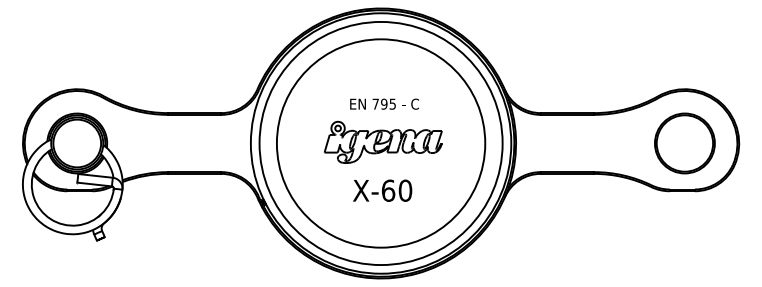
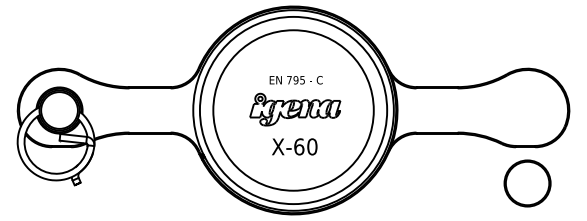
circle: (684, 143) -> (527, 183), moved

